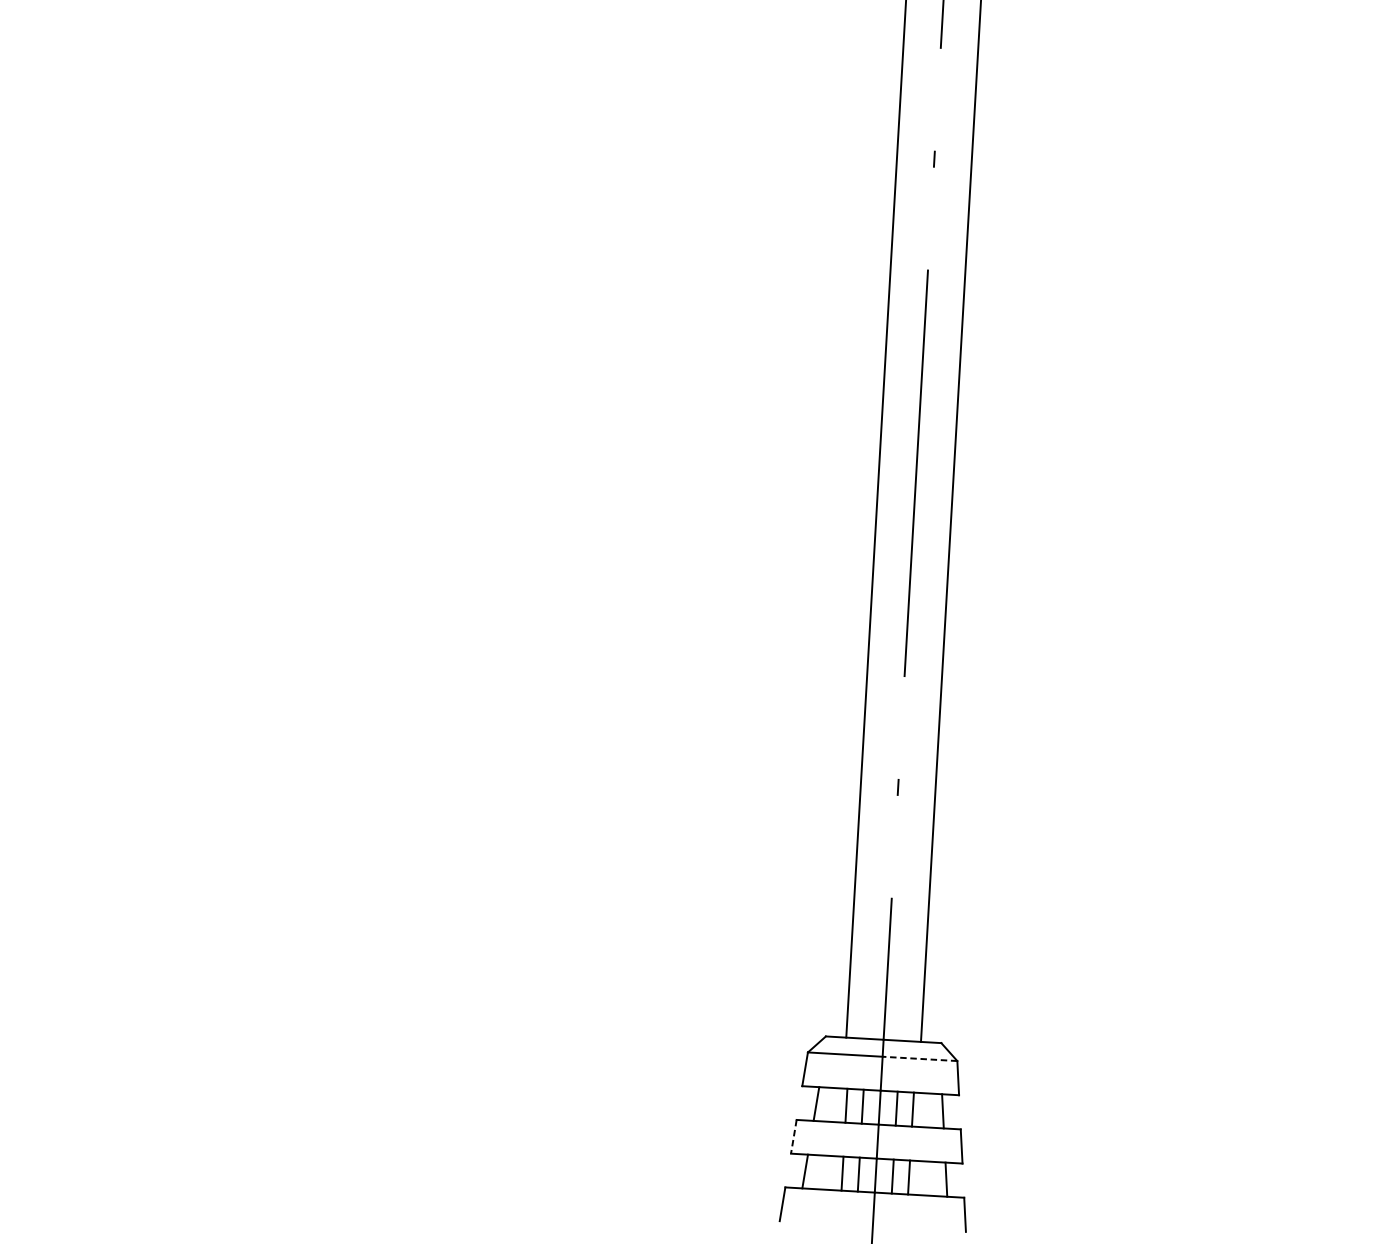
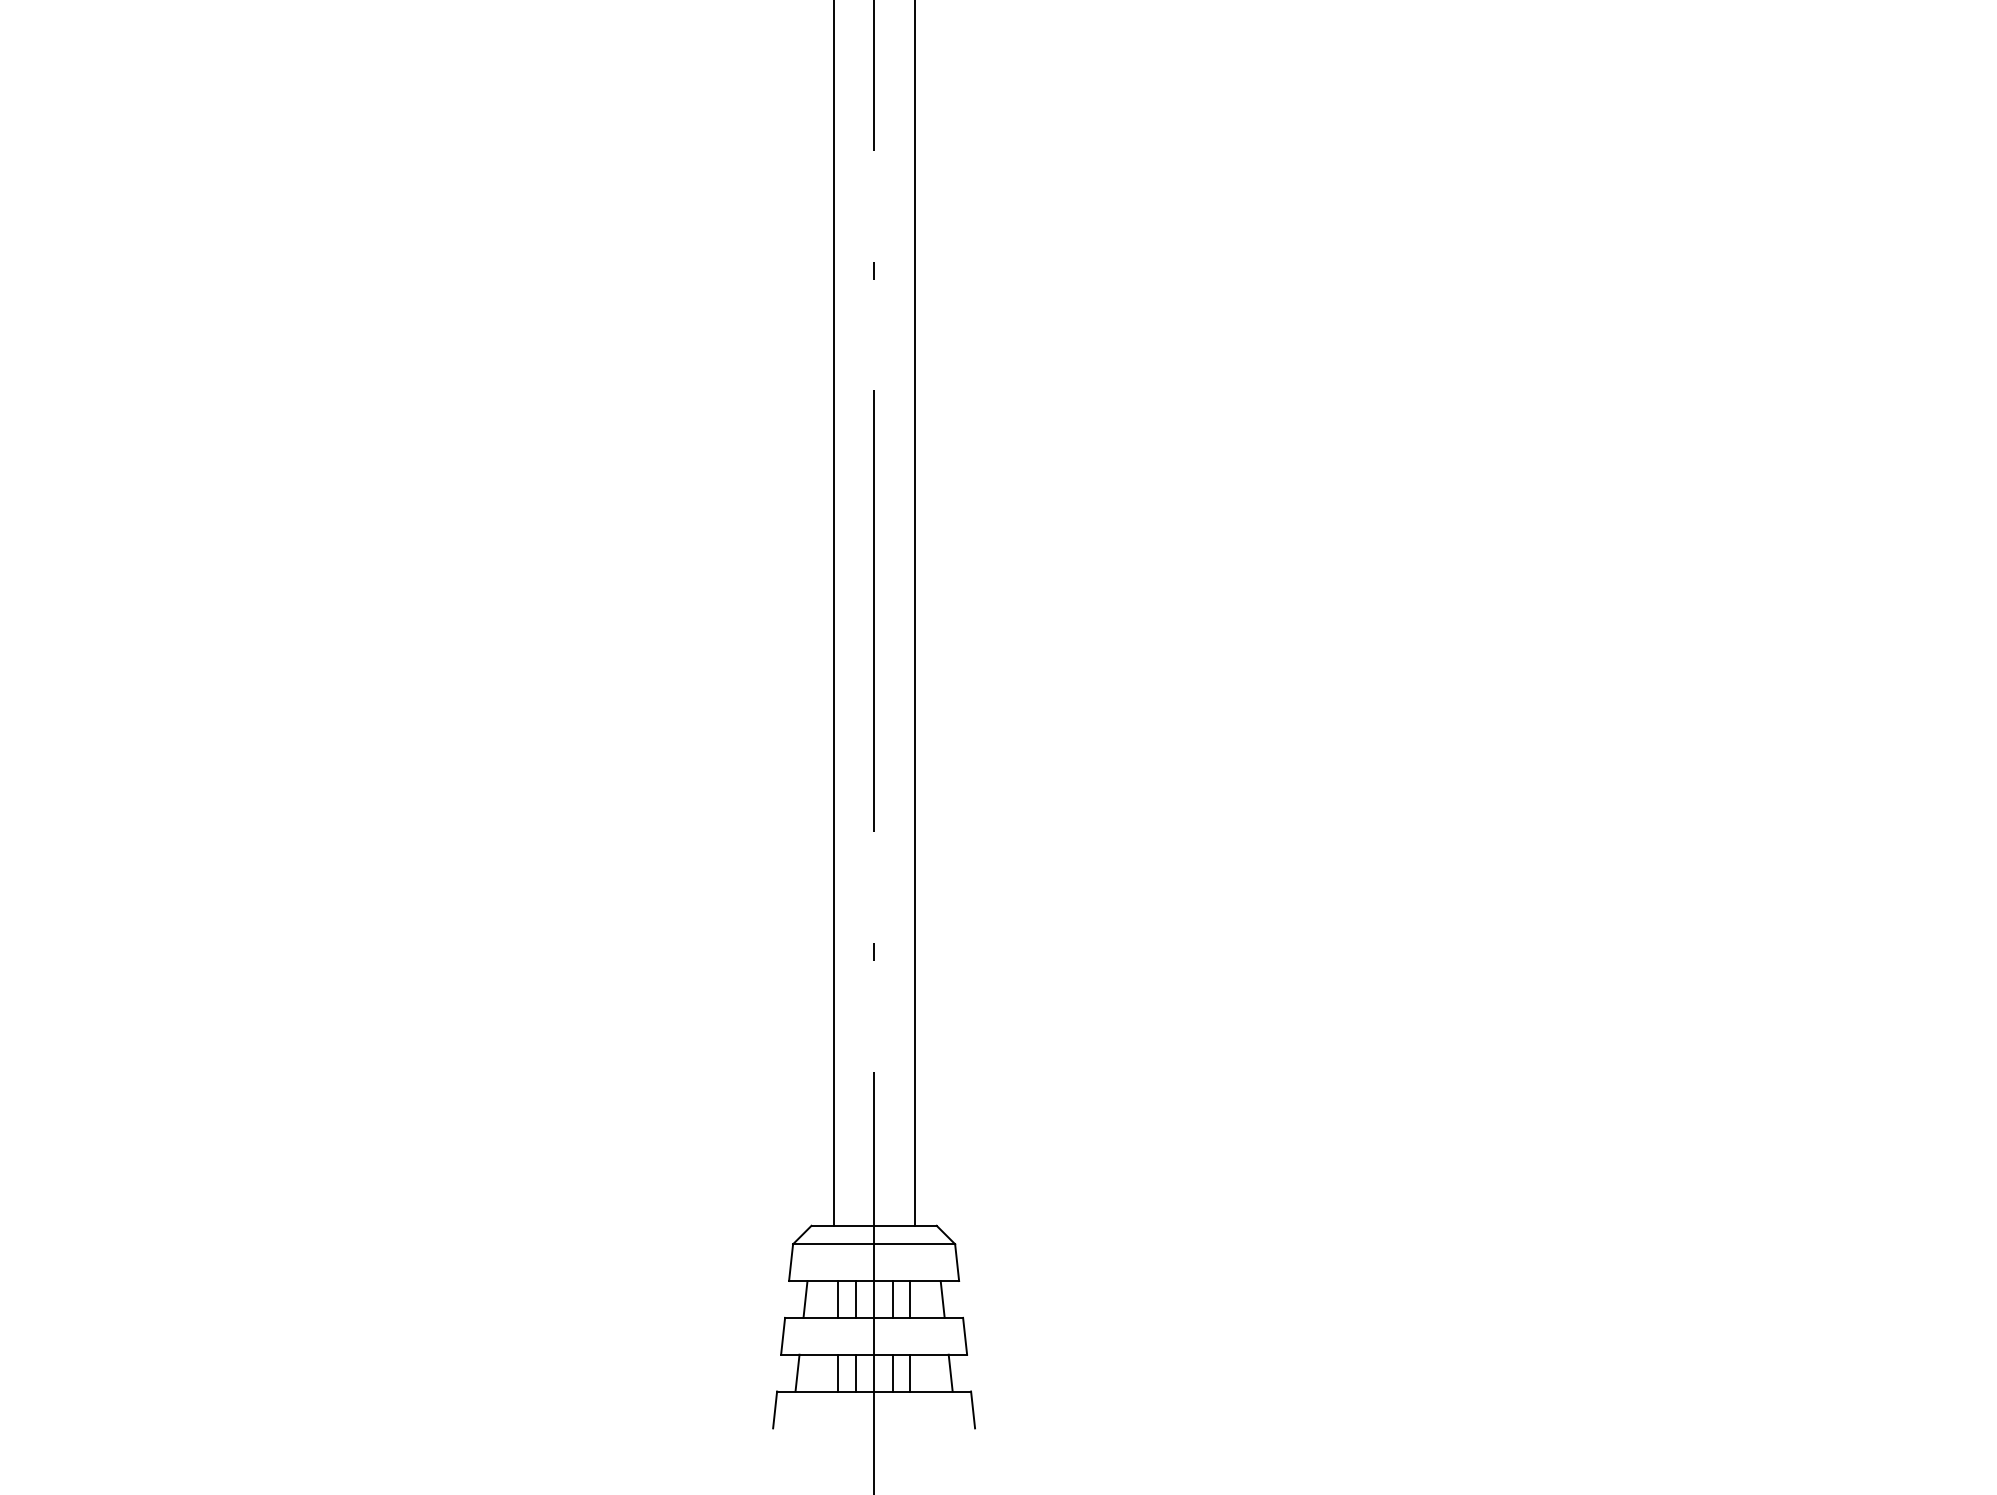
line: (919, 1059) -> (914, 1244), dashed -> solid
line: (794, 1137) -> (783, 1336), dashed -> solid

